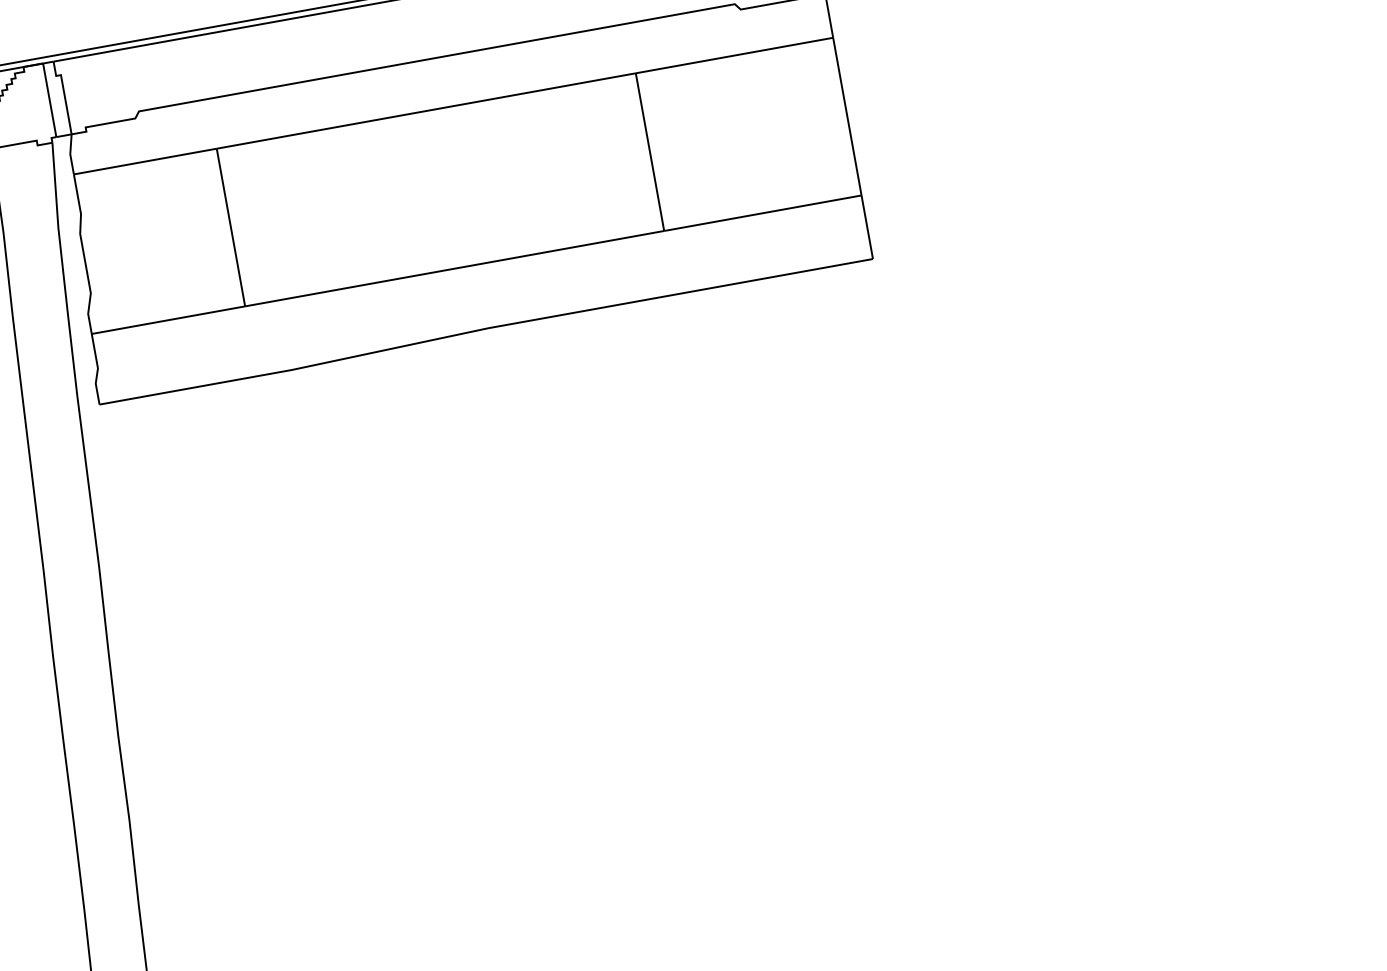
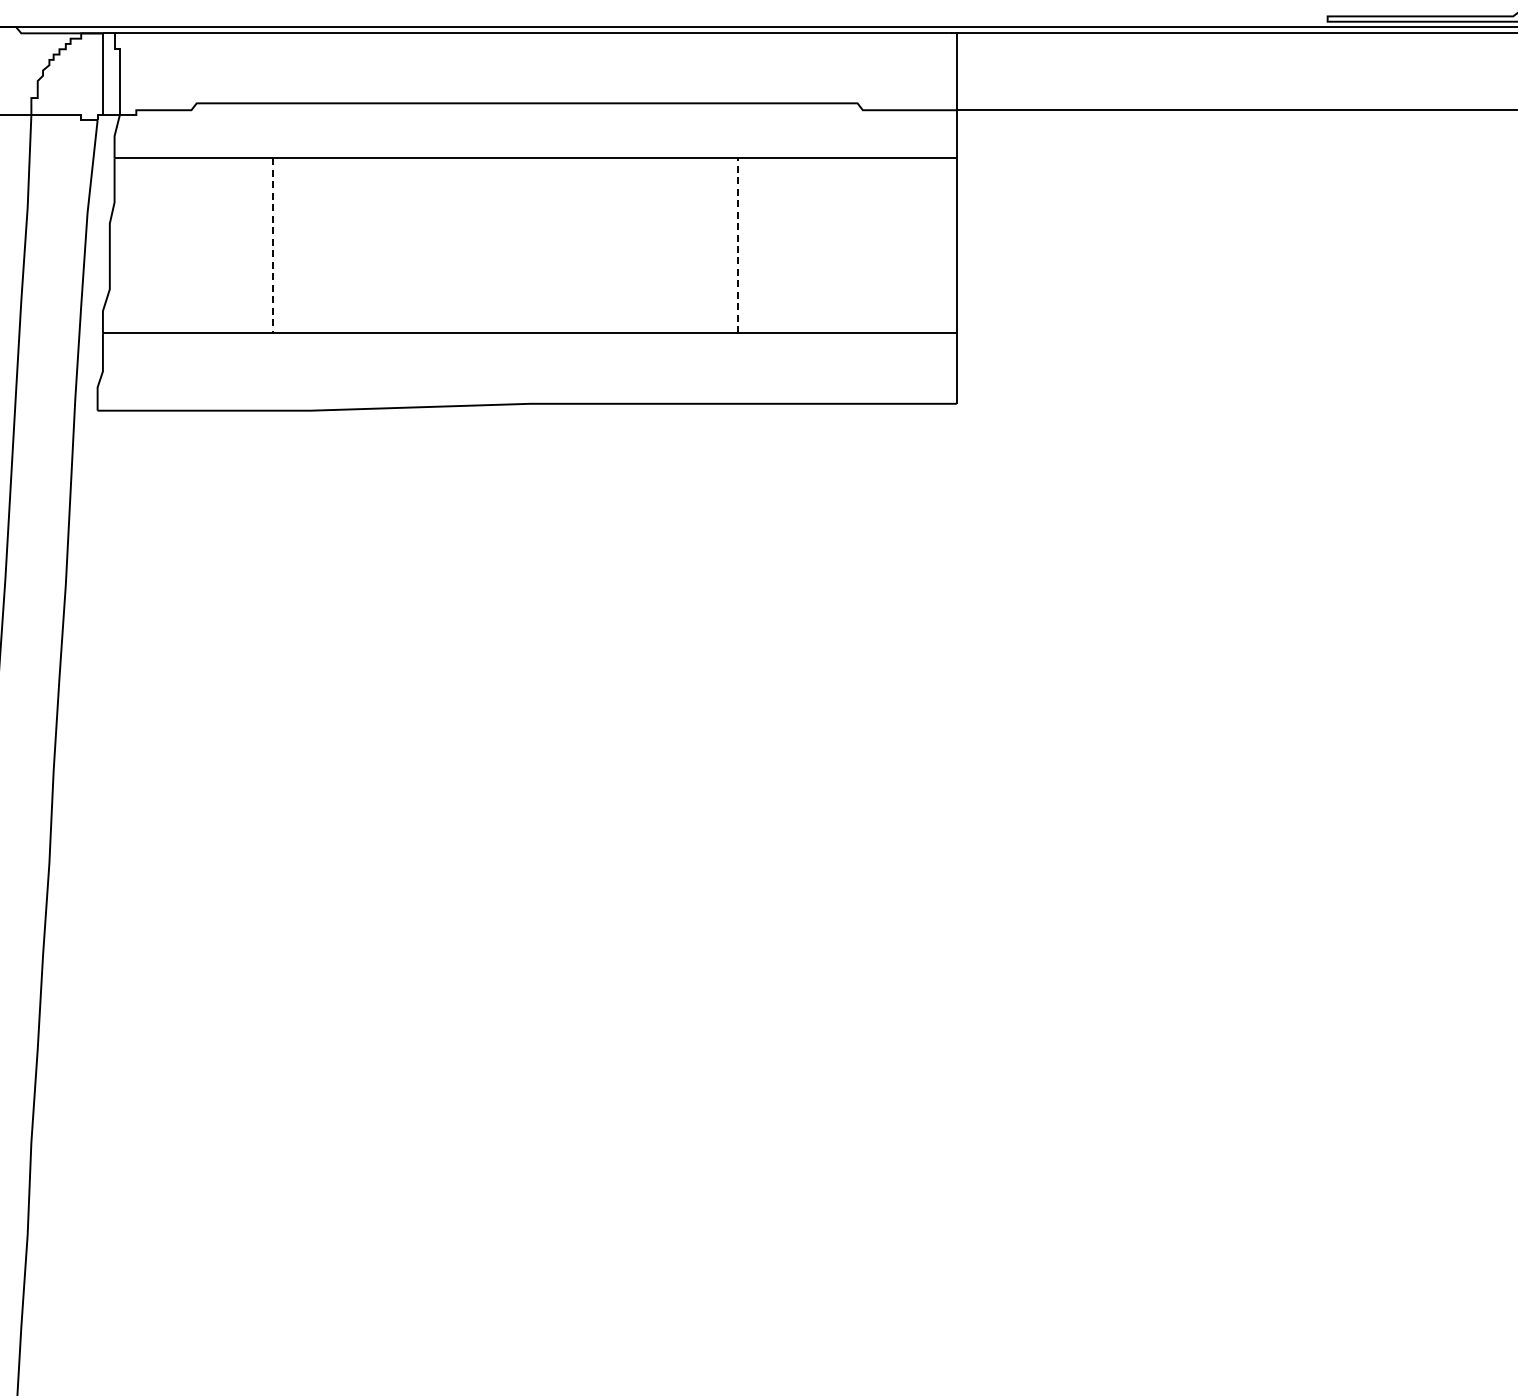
line: (649, 151) -> (737, 245), solid -> dashed
line: (231, 227) -> (273, 245), solid -> dashed

